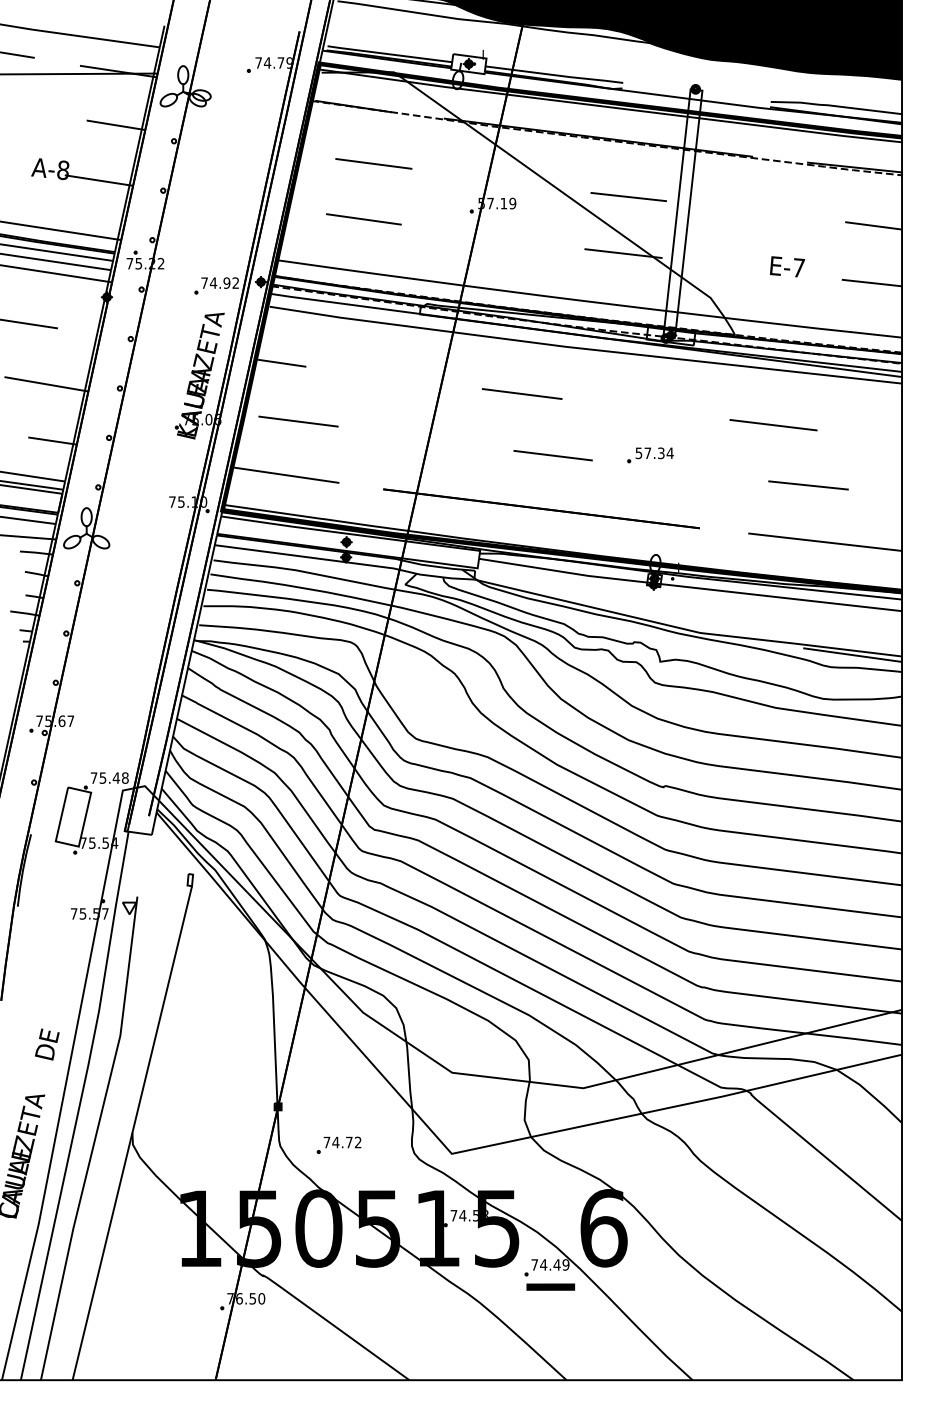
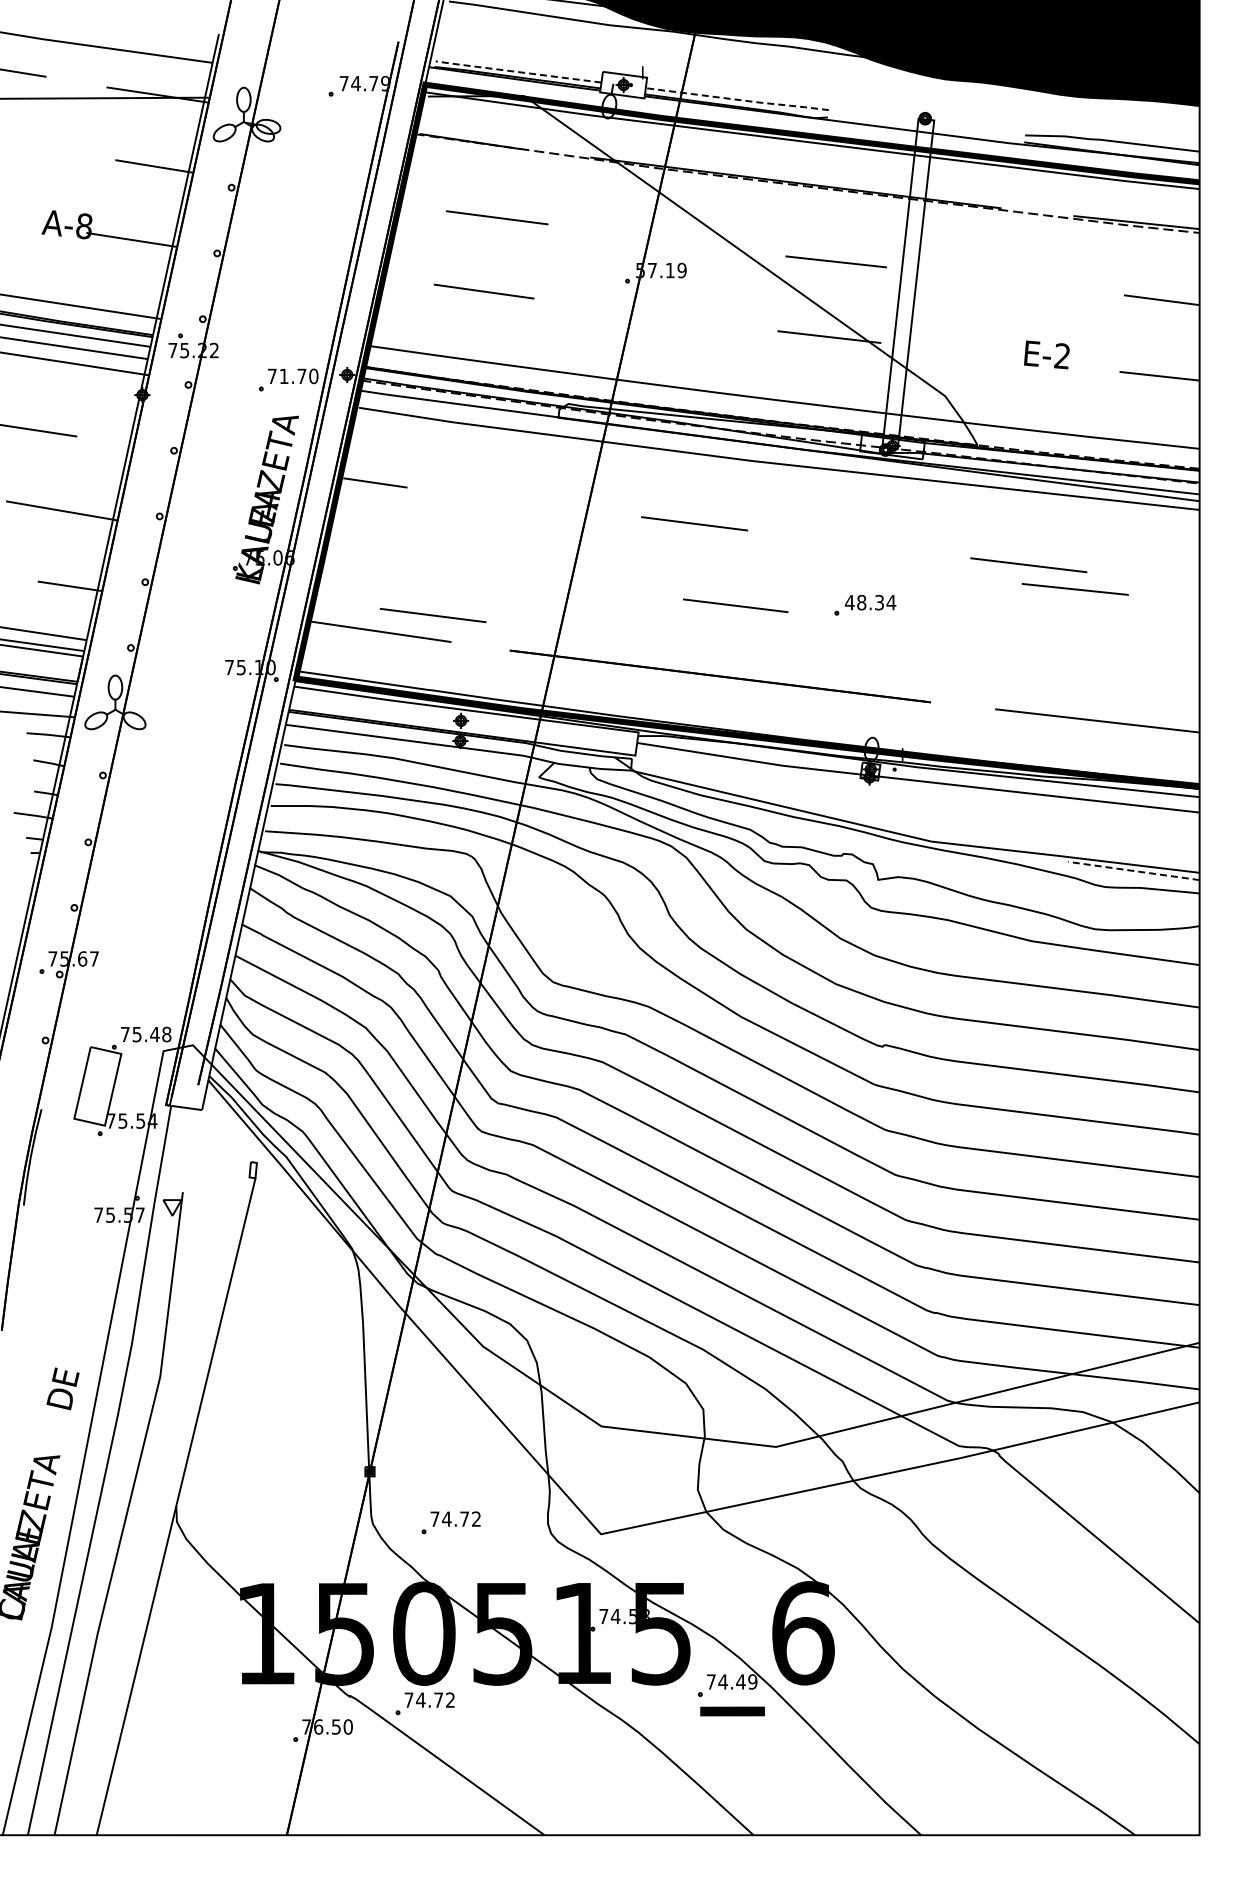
line: (389, 54) -> (517, 72), solid -> dashed
line: (555, 74) -> (739, 99), solid -> dashed
text: (798, 268) -> (1062, 356), E-7 -> E-2
text: (224, 283) -> (298, 376), 74.92 -> 71.70
line: (298, 421) -> (432, 615), moved
text: (643, 453) -> (855, 602), 57.34 -> 48.34
line: (807, 485) -> (1074, 589), moved
line: (852, 654) -> (1133, 870), solid -> dashed
part: (319, 1281) -> (424, 1703), added

